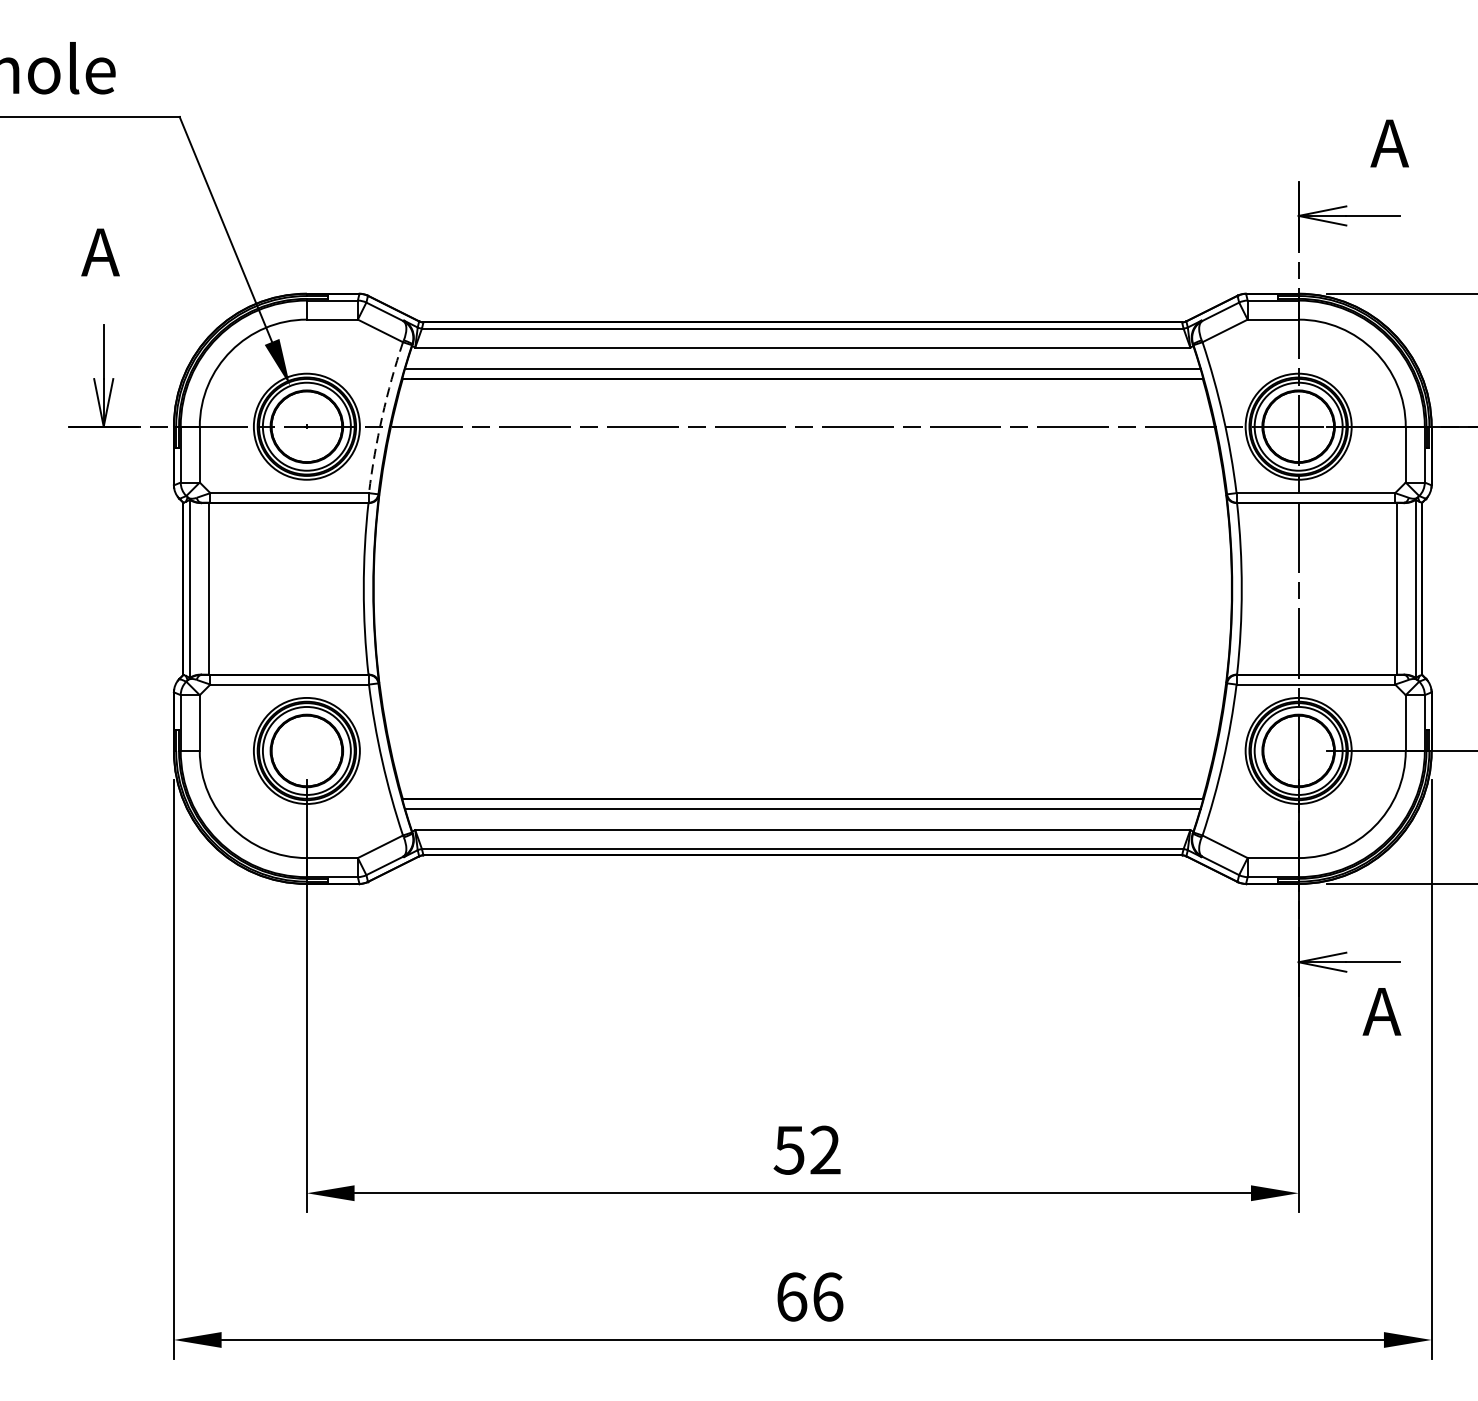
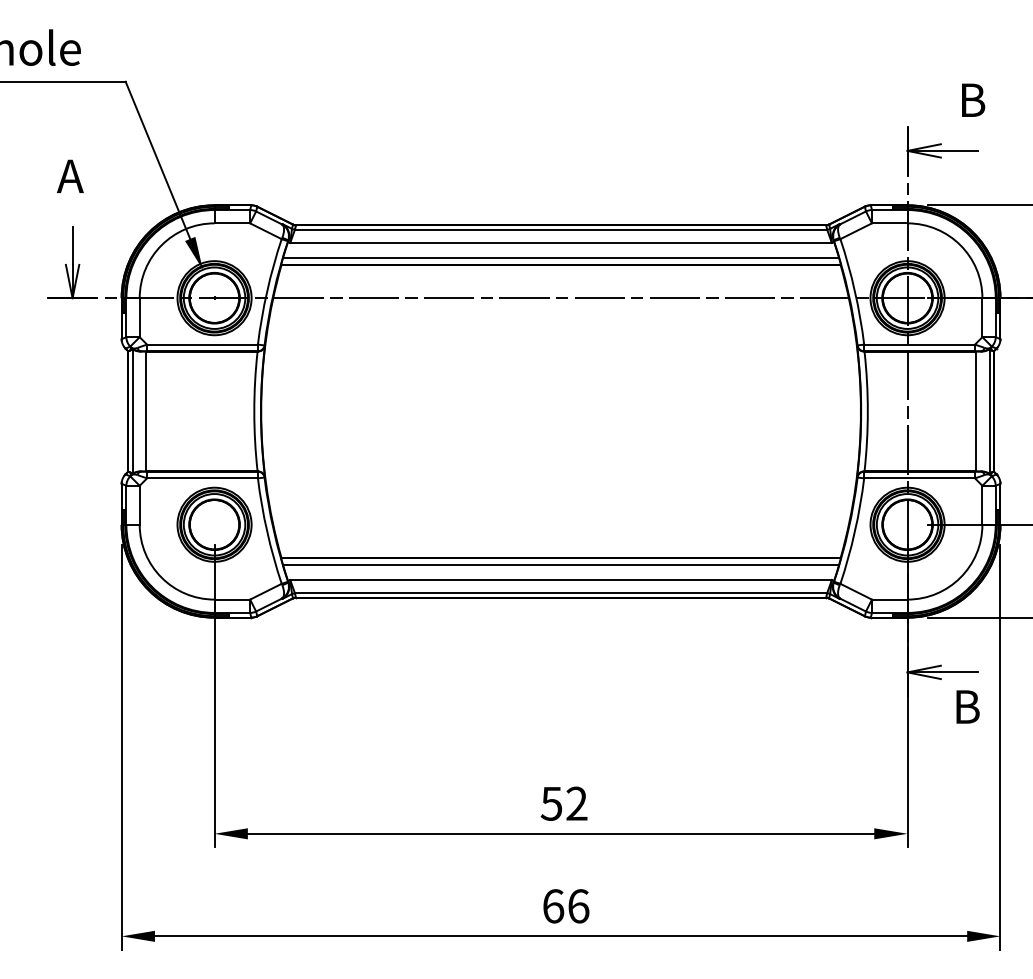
text: (1390, 142) -> (971, 99), A -> B
arc: (382, 417) -> (267, 291), dashed -> solid
text: (1381, 1011) -> (965, 706), A -> B

